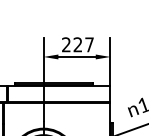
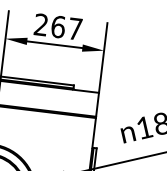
text: (77, 44) -> (57, 26), 227 -> 267

